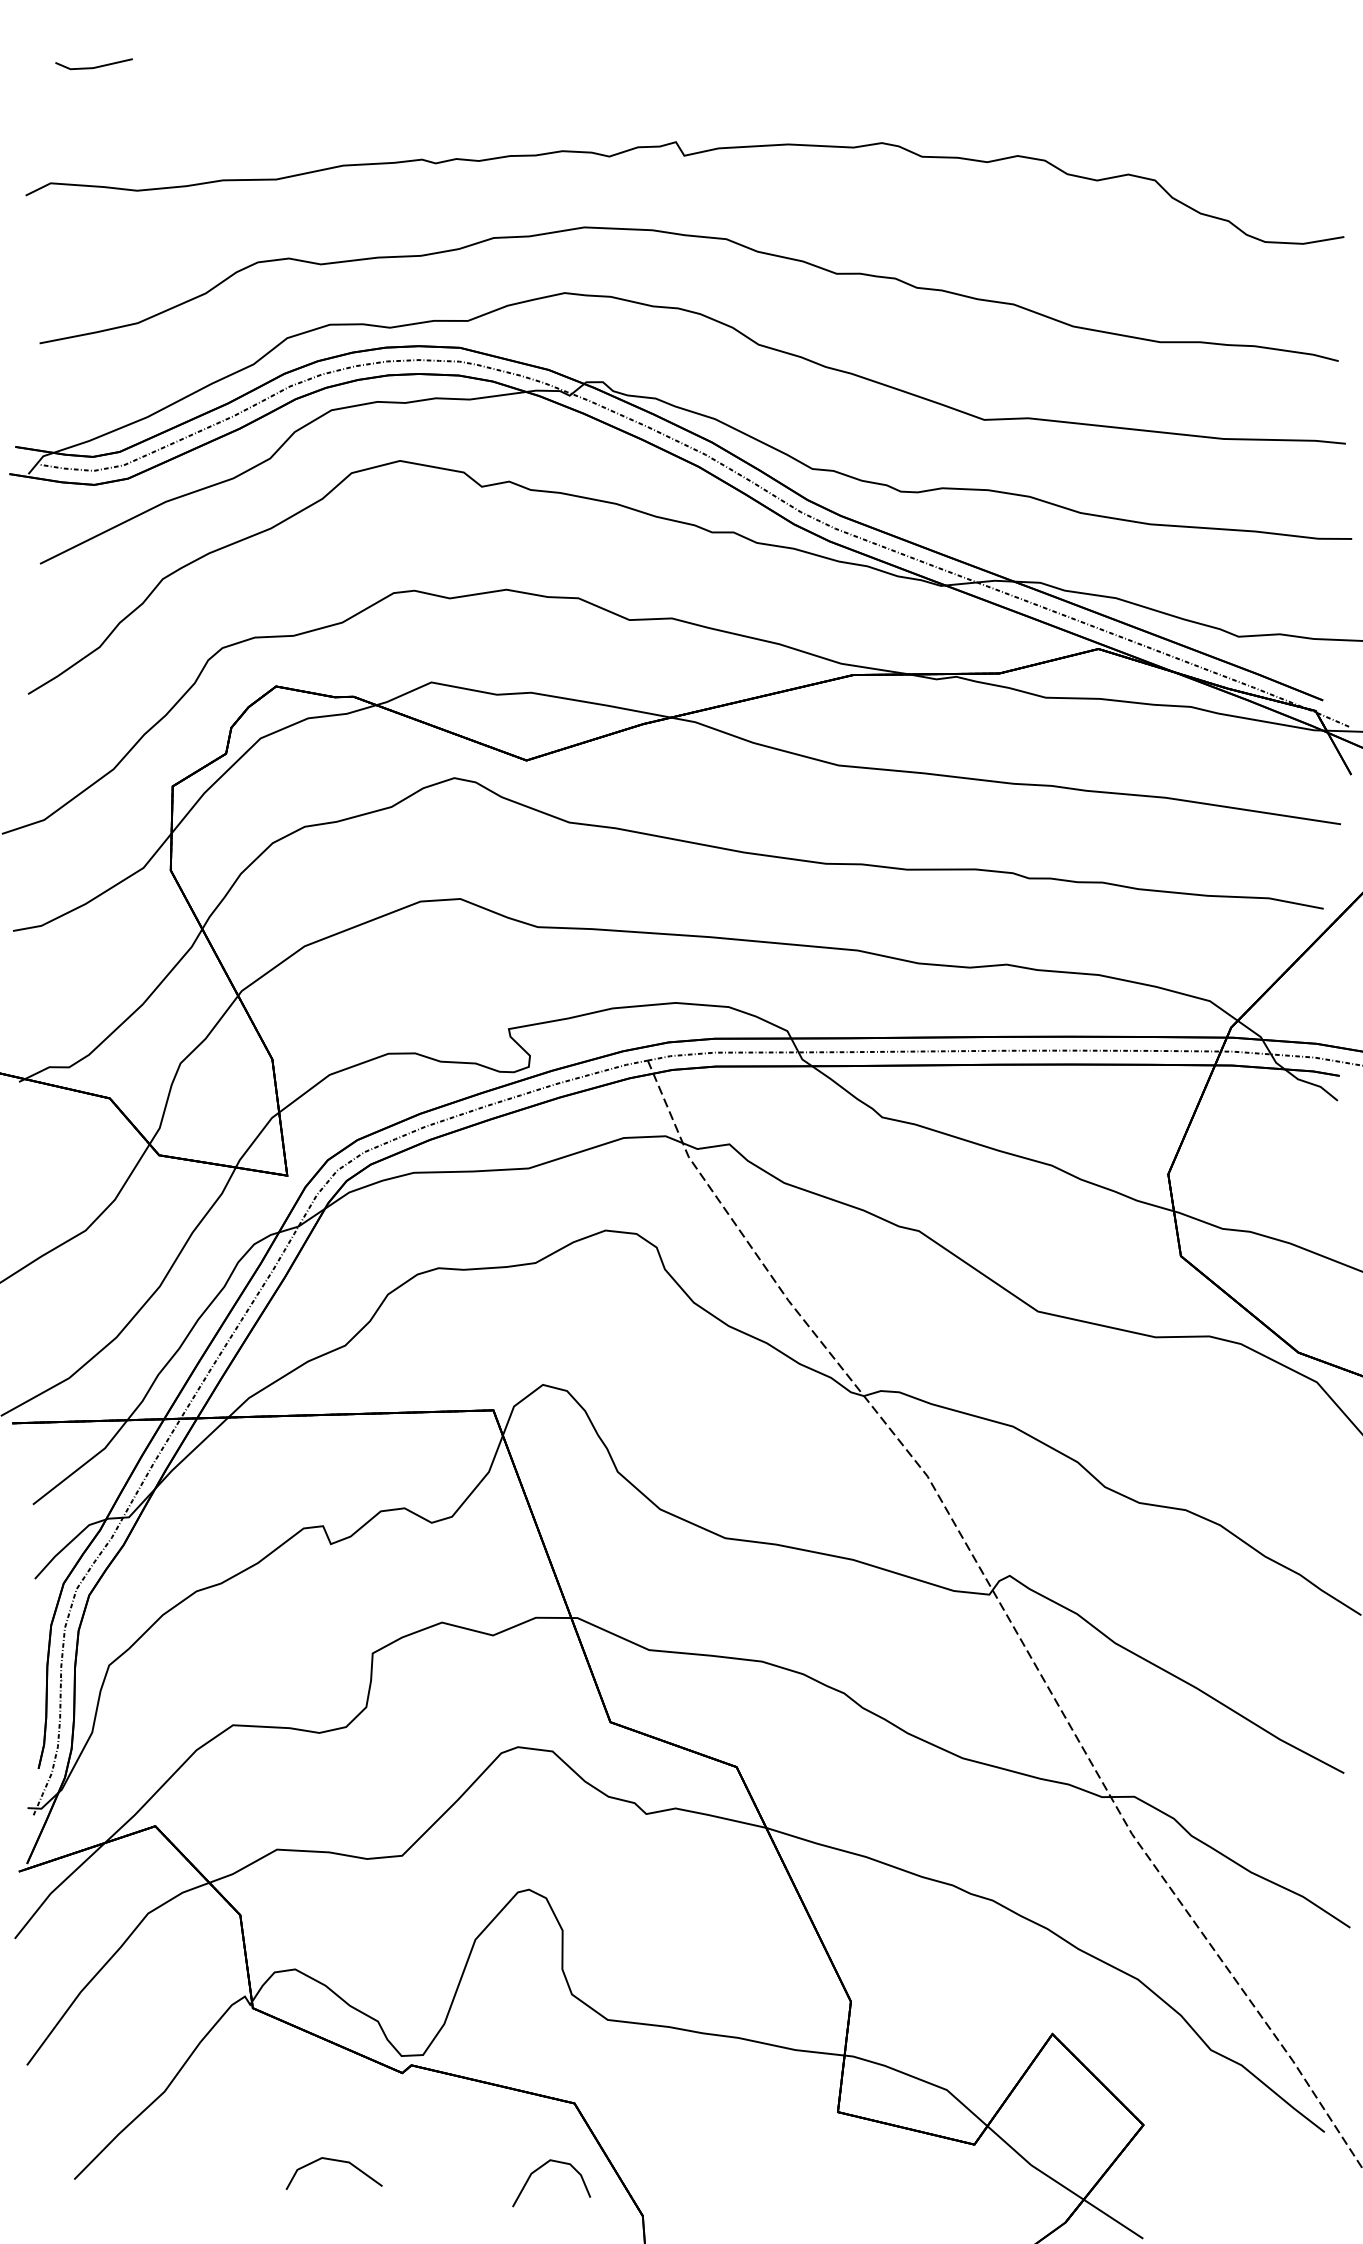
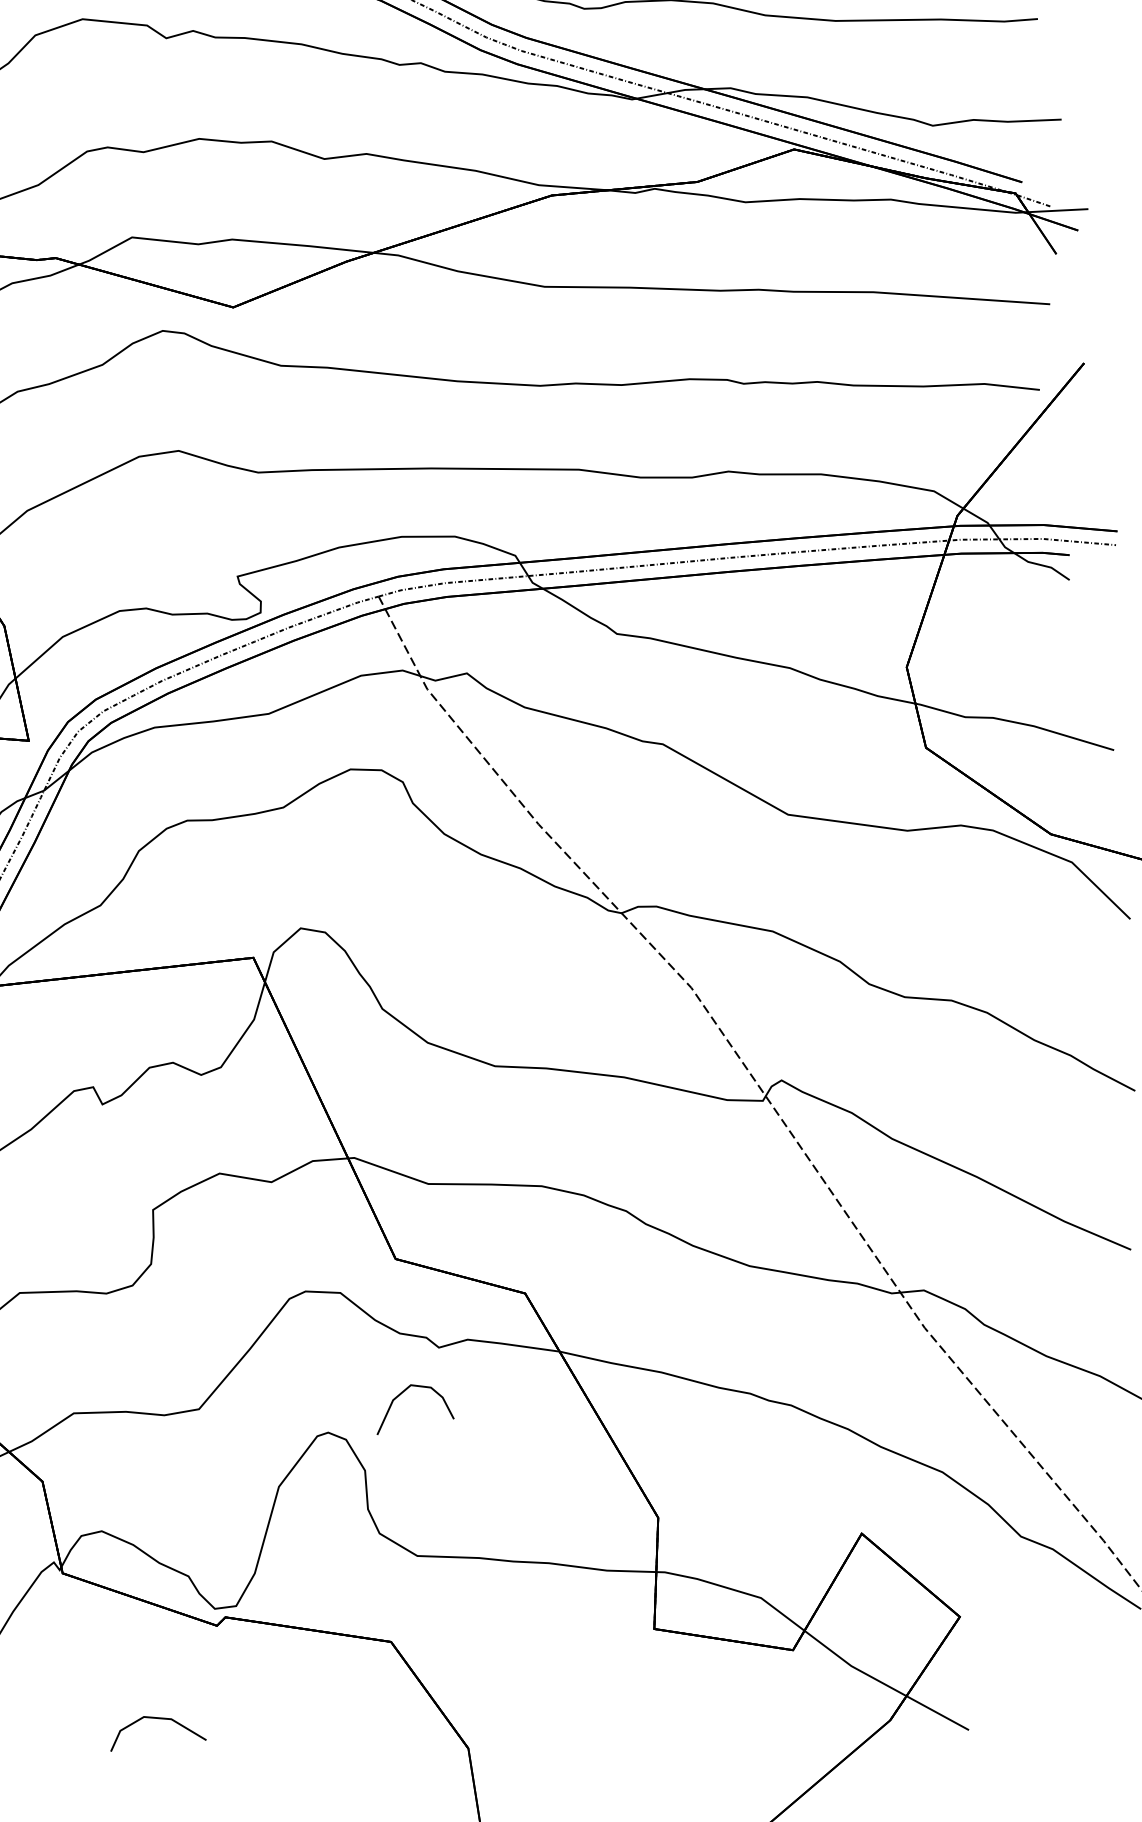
curve: (539, 2169) -> (400, 1395), moved

